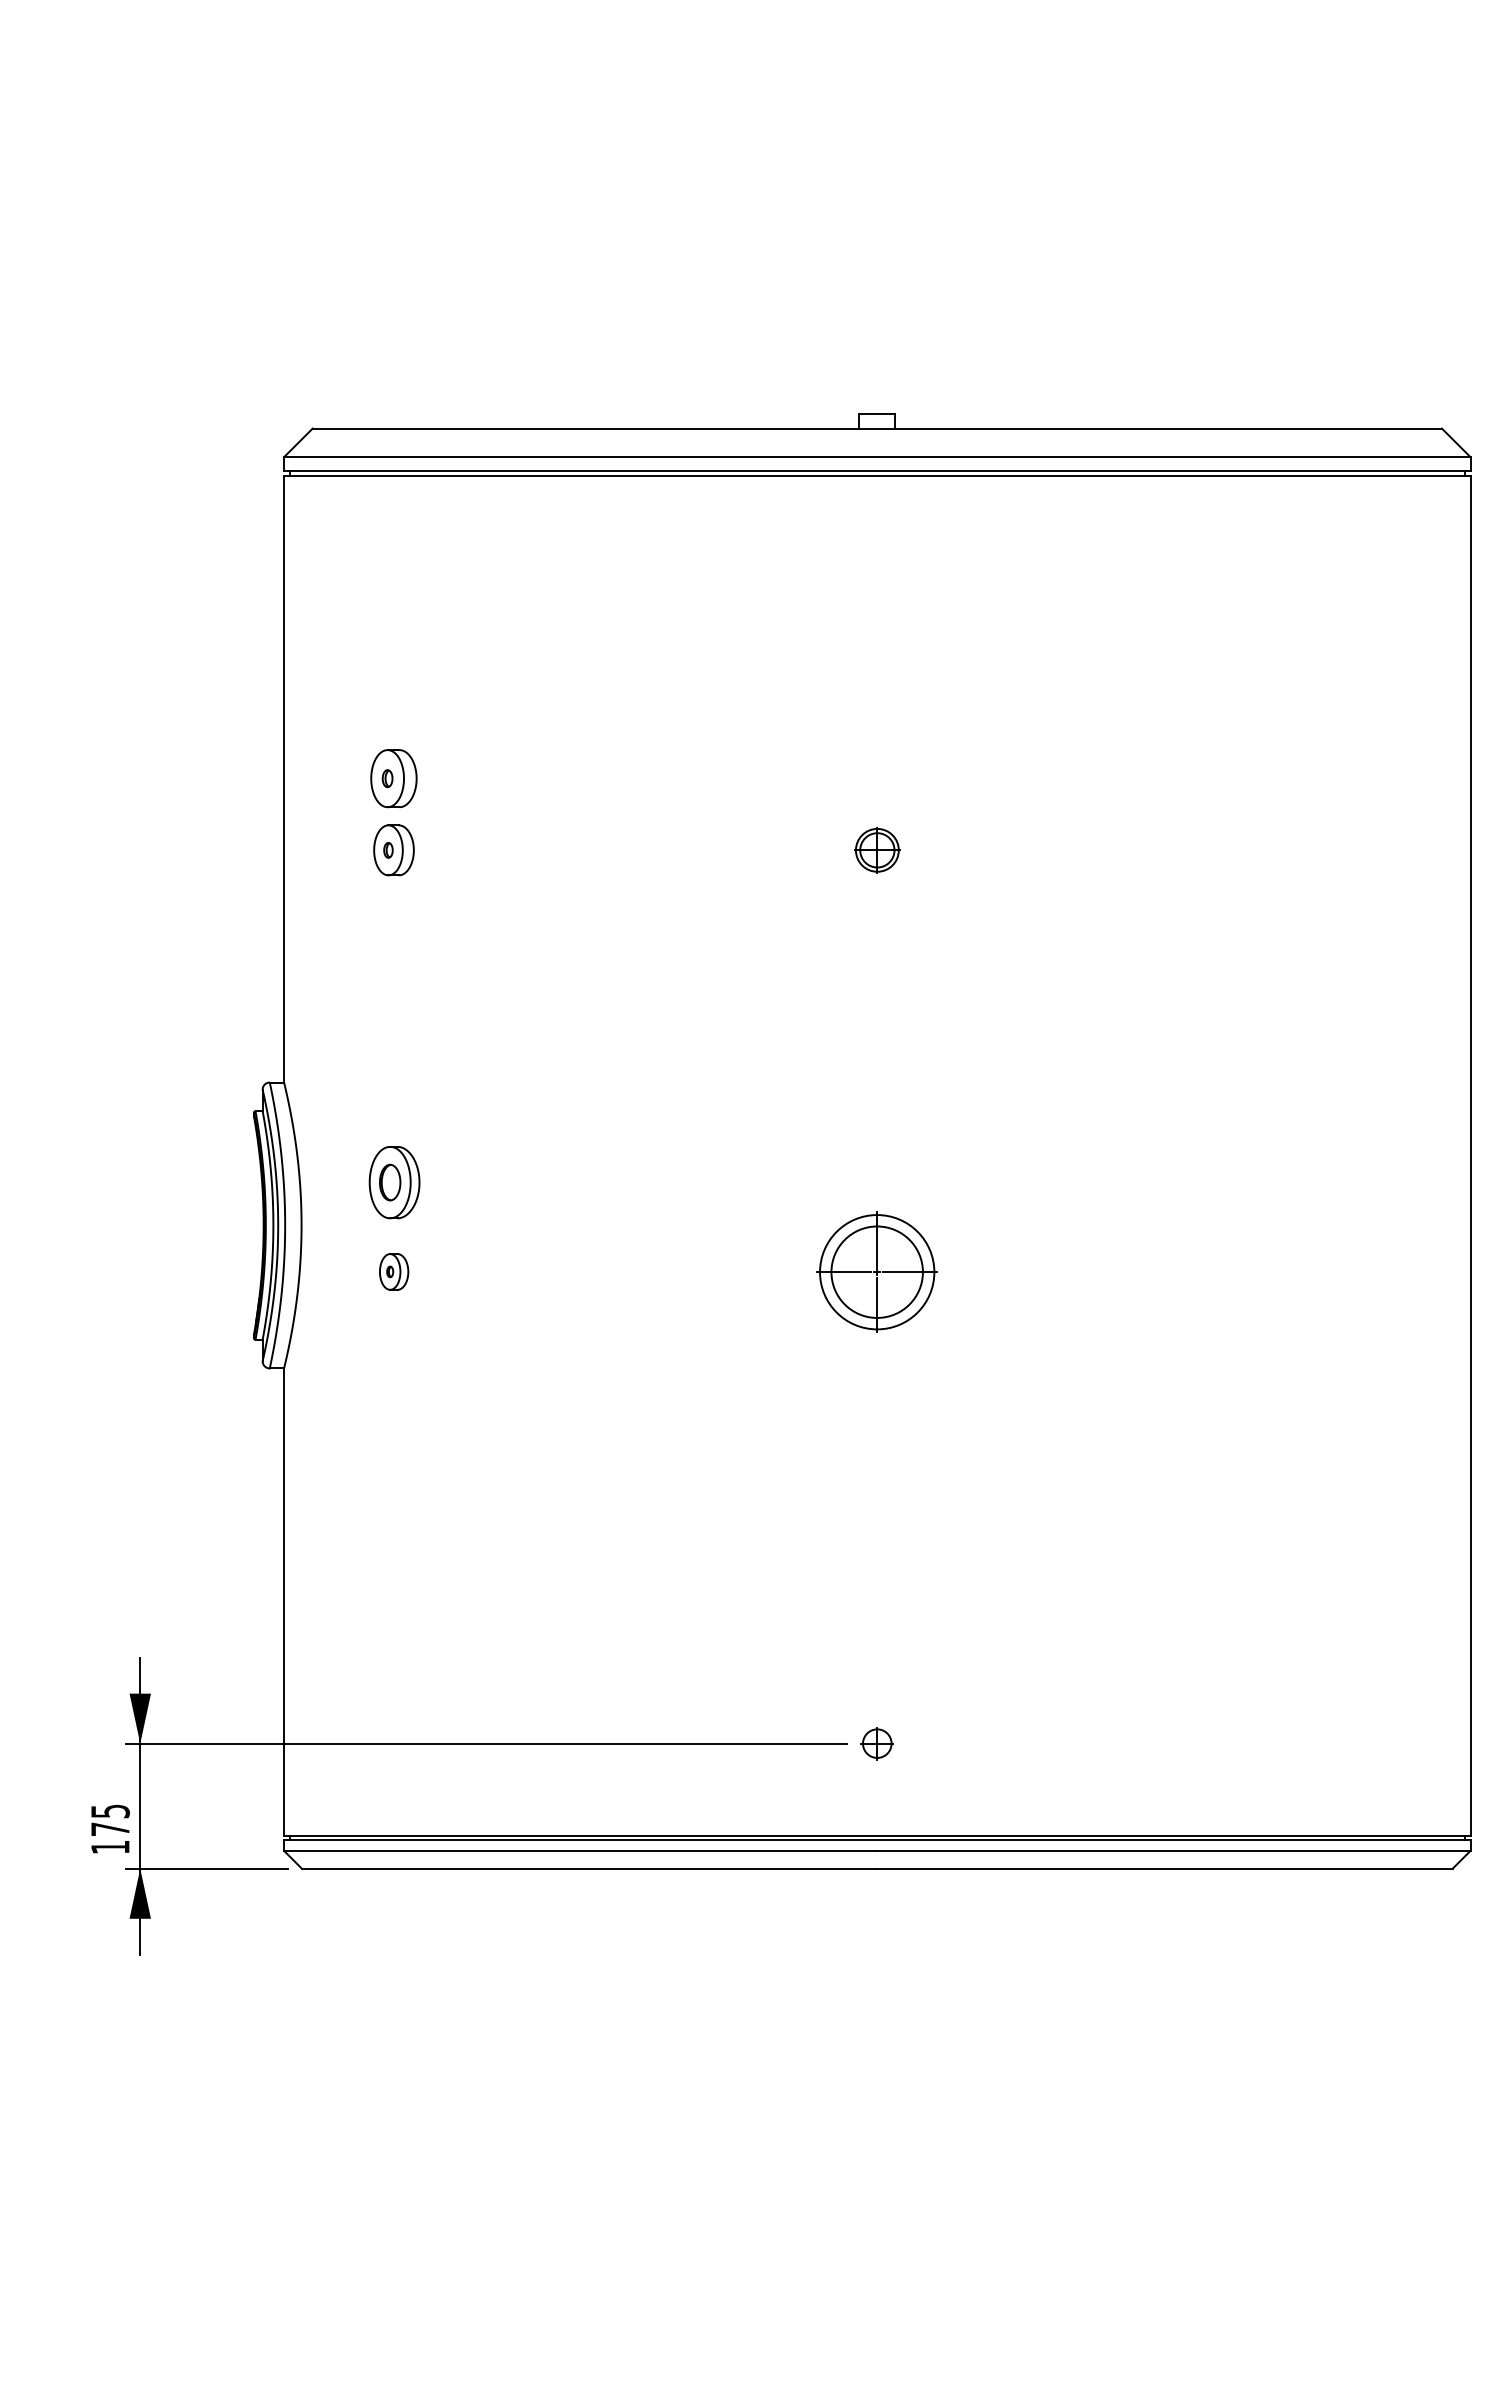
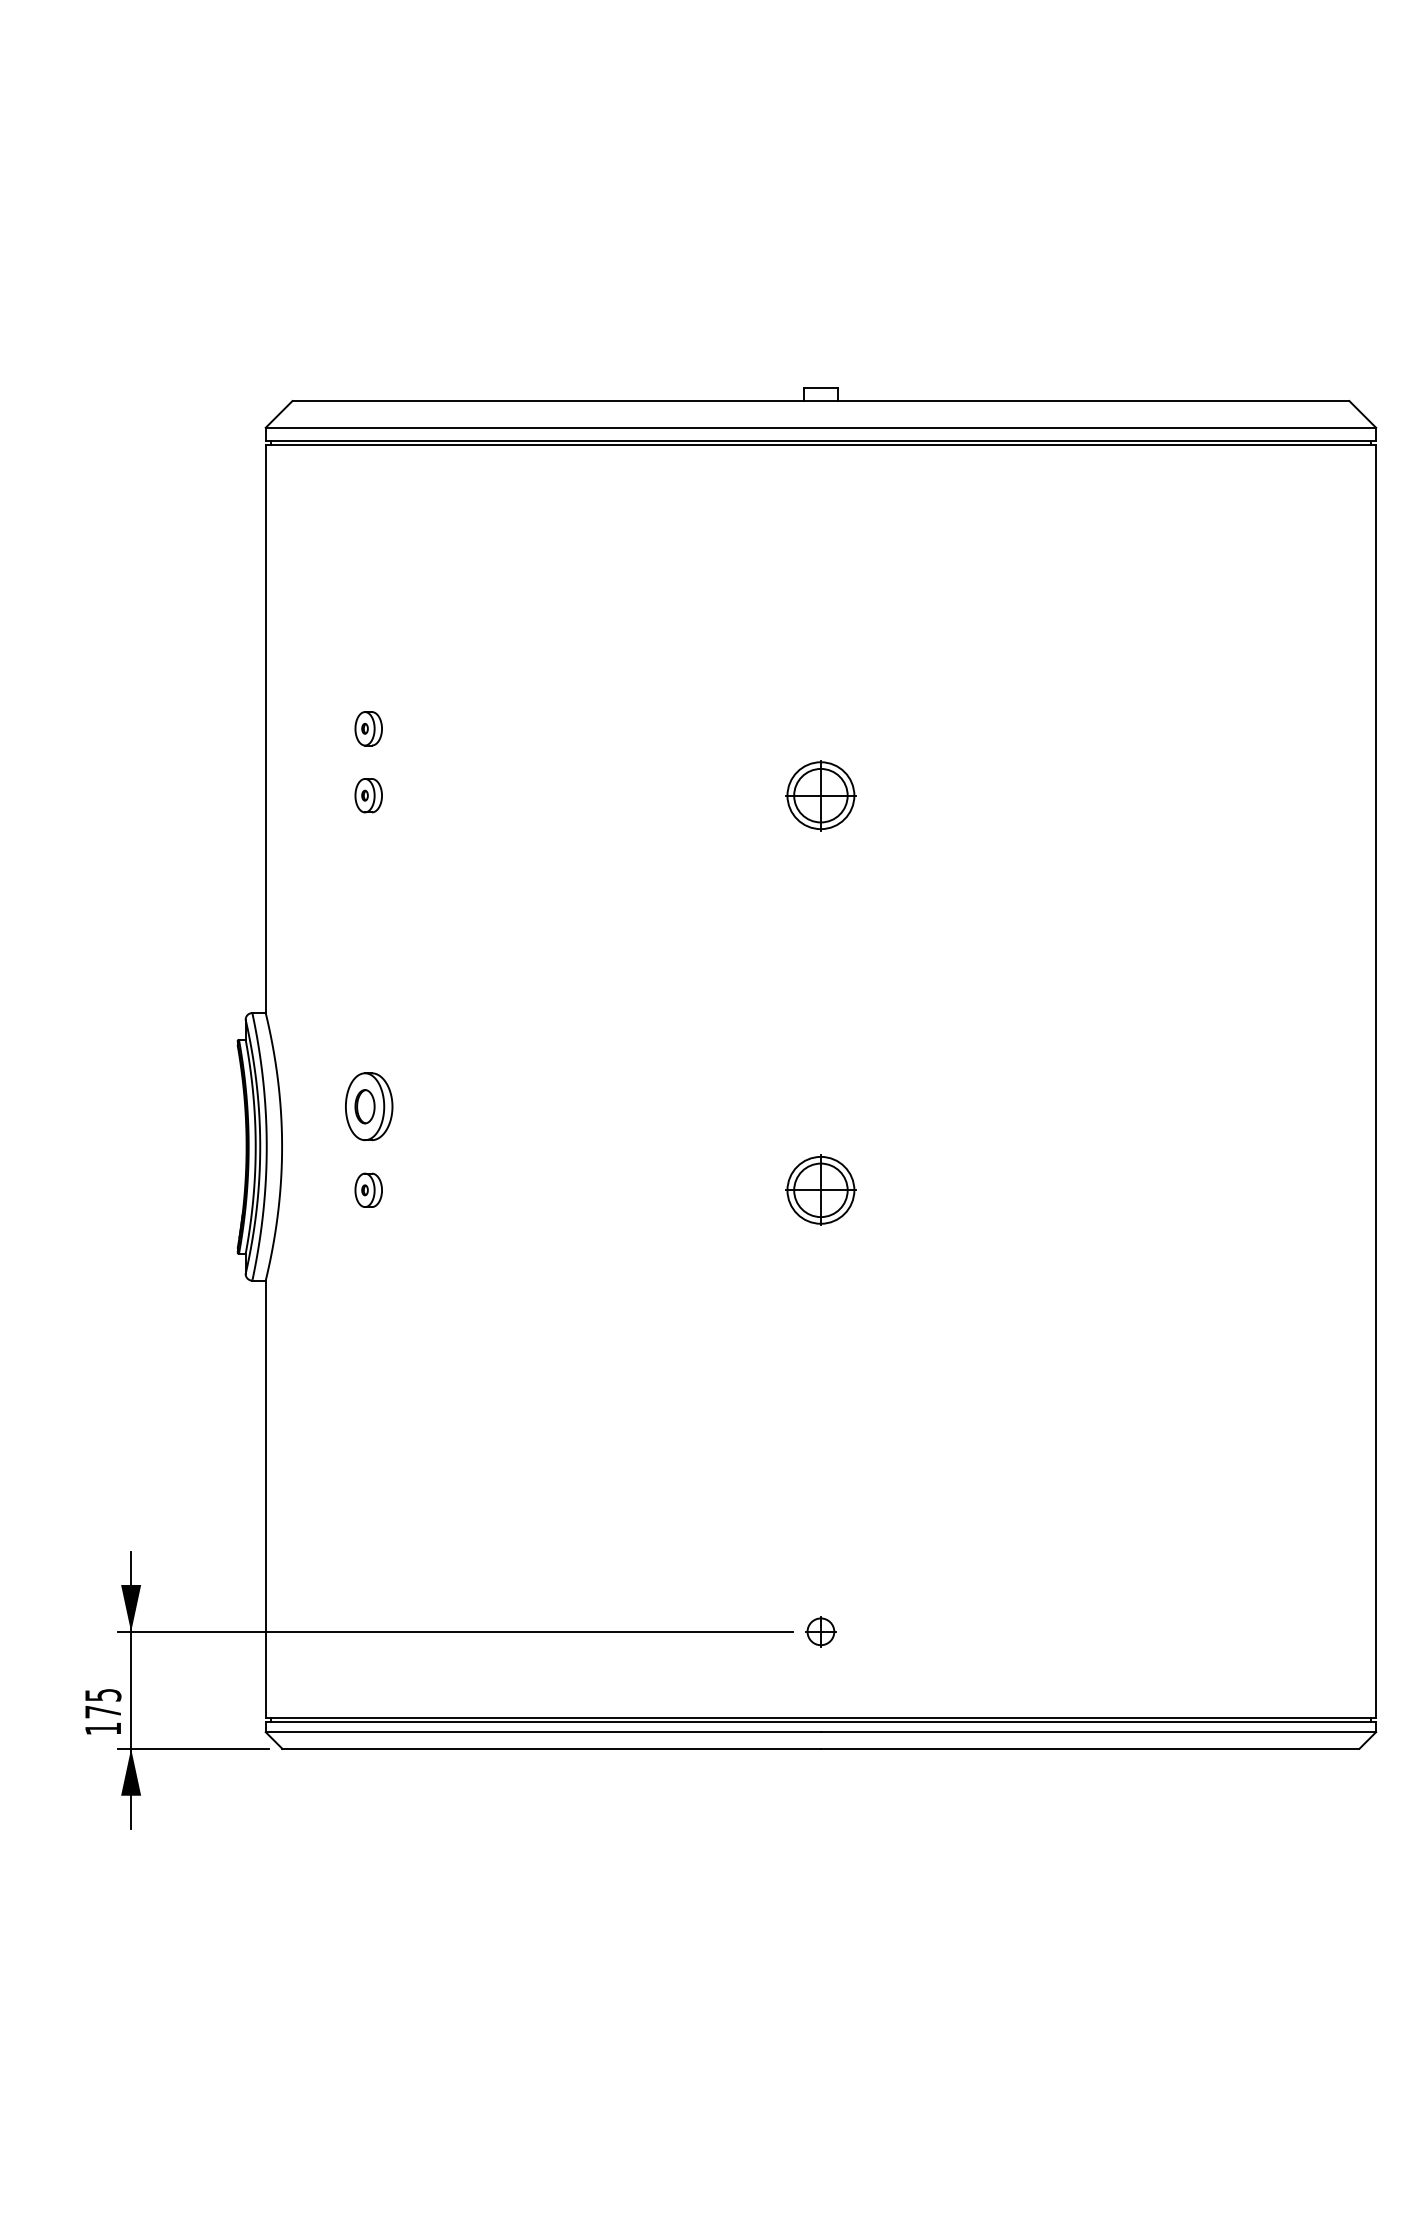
part: (394, 778) -> (369, 728), size x0.62
part: (394, 849) -> (369, 794), size x0.71
part: (877, 850) -> (821, 795), size x1.67
part: (877, 1271) -> (821, 1189), size x0.62

